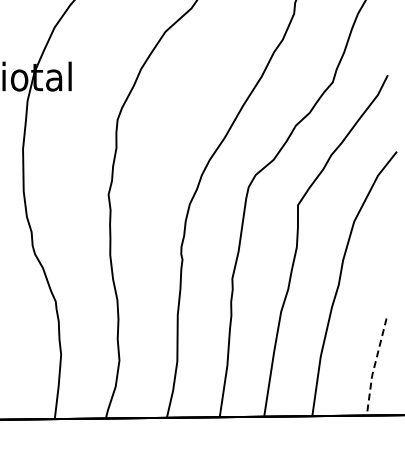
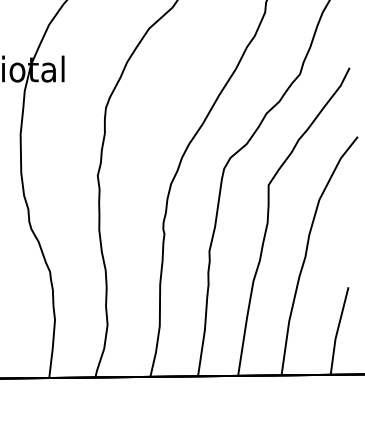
line: (374, 367) -> (337, 331), dashed -> solid

